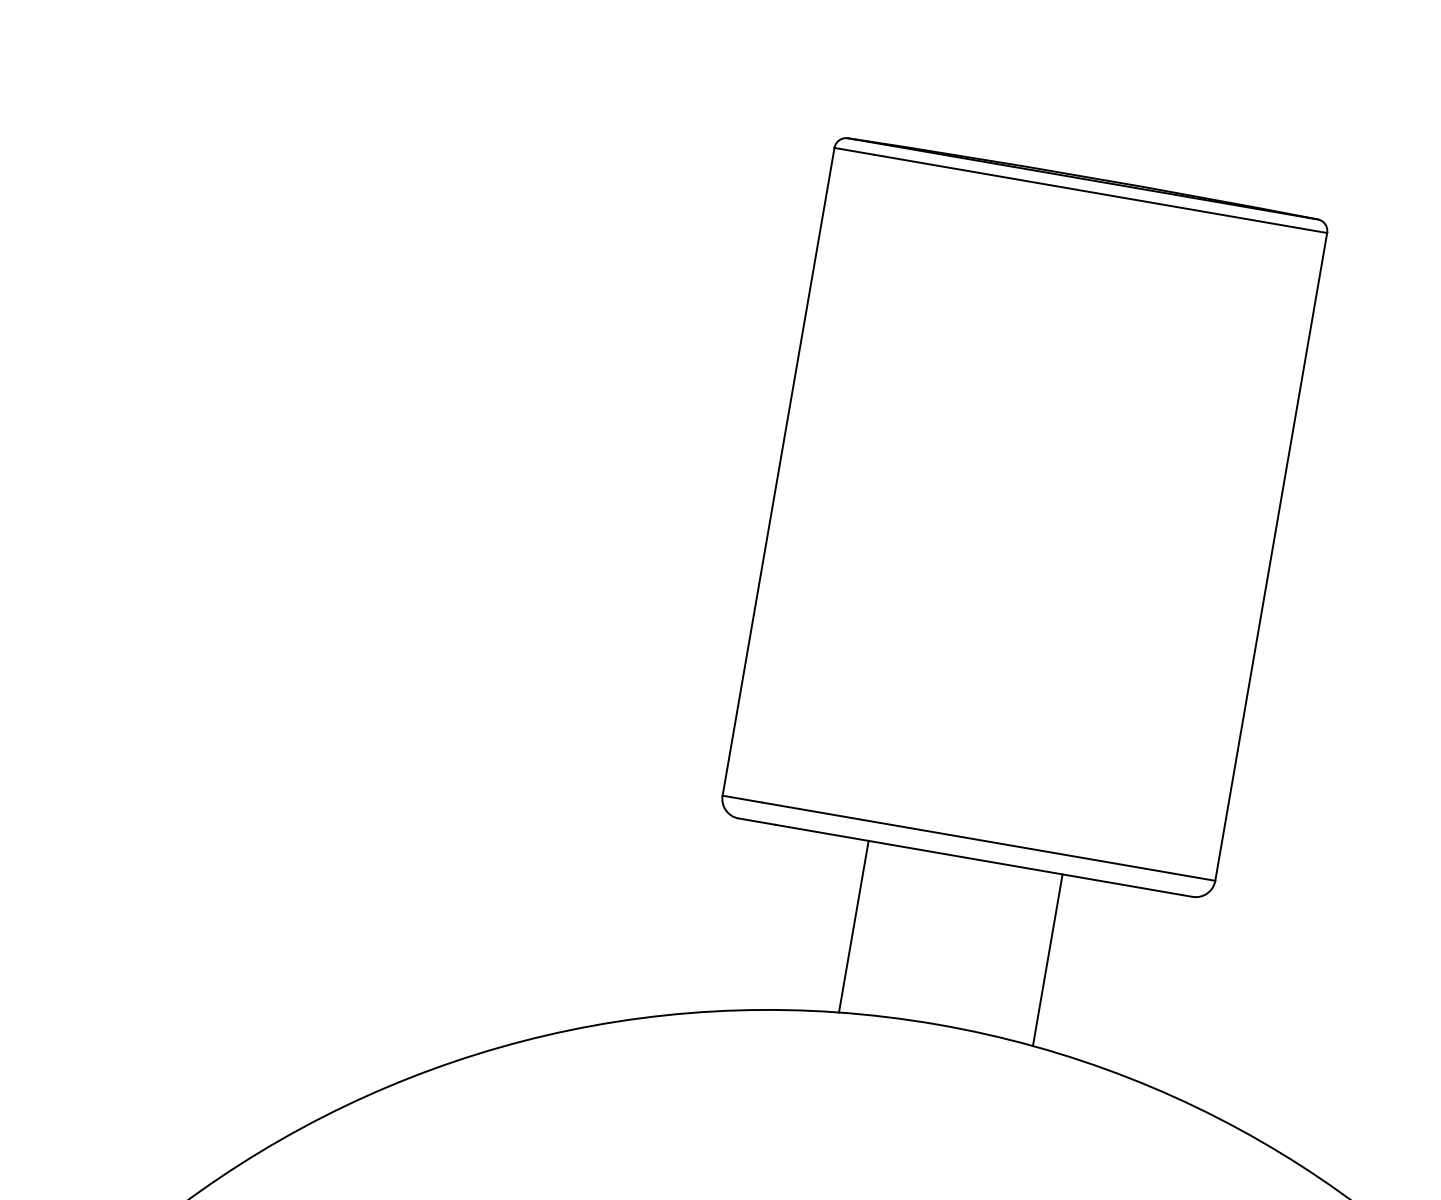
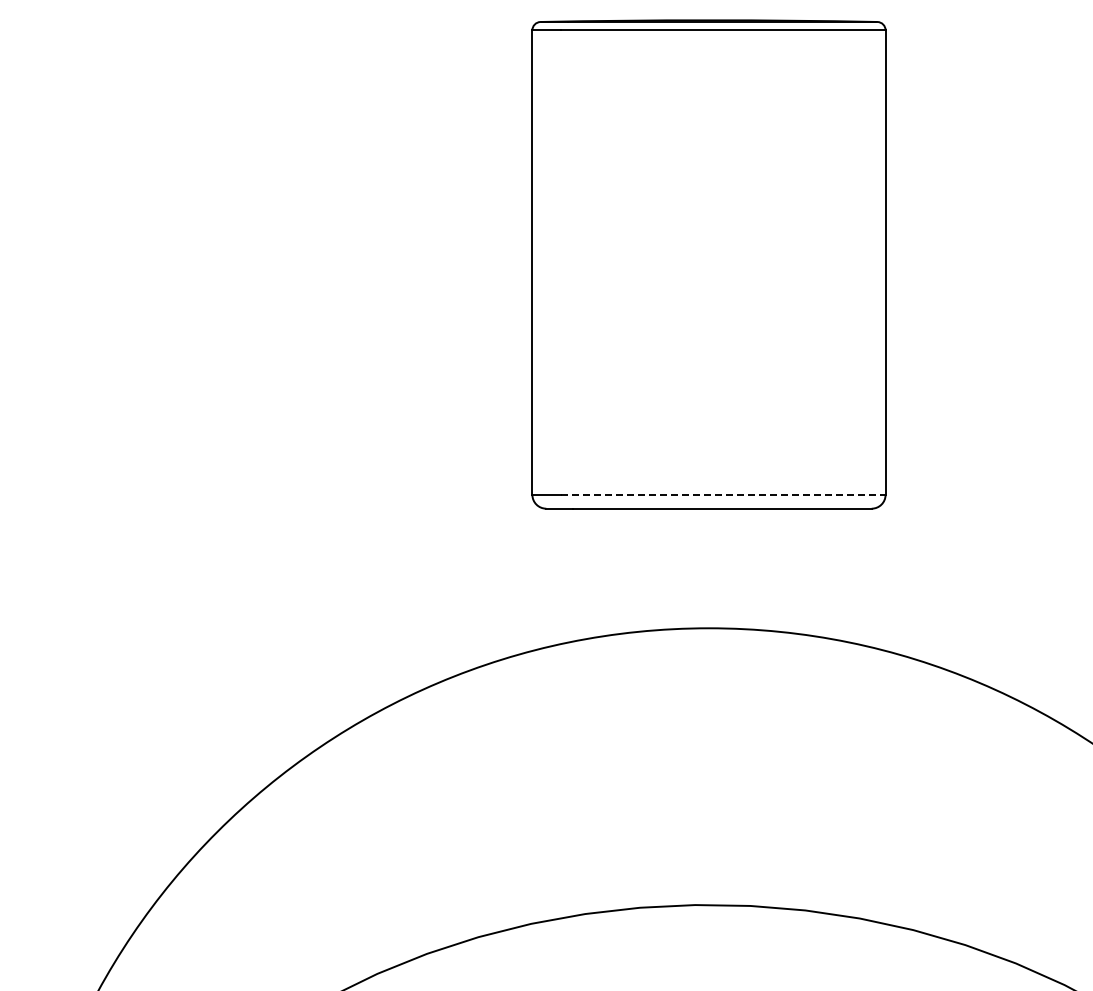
line: (989, 841) -> (723, 494), solid -> dashed
line: (854, 925) -> (639, 569), removed
line: (1047, 959) -> (778, 569), removed

